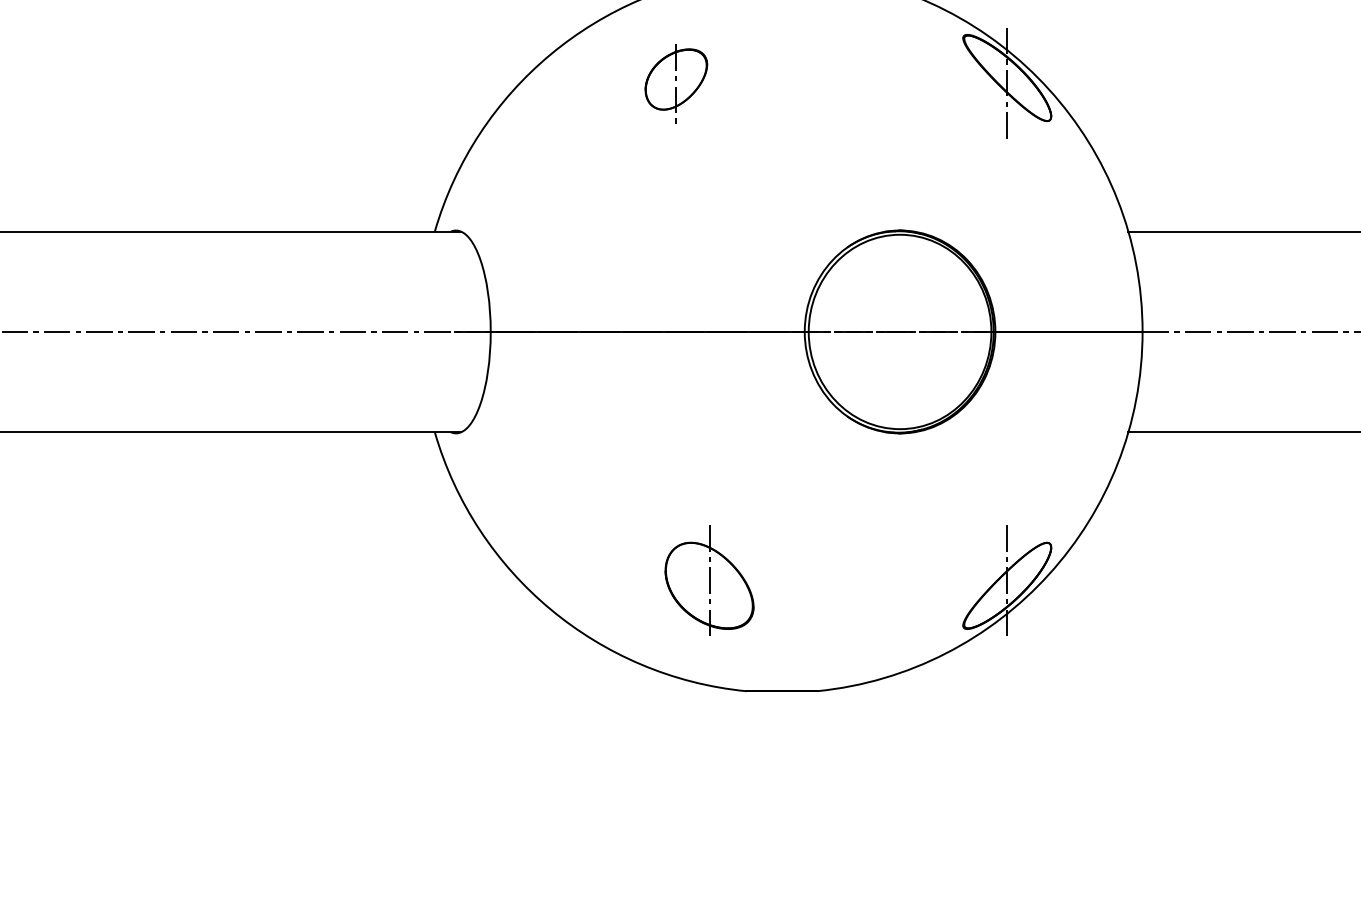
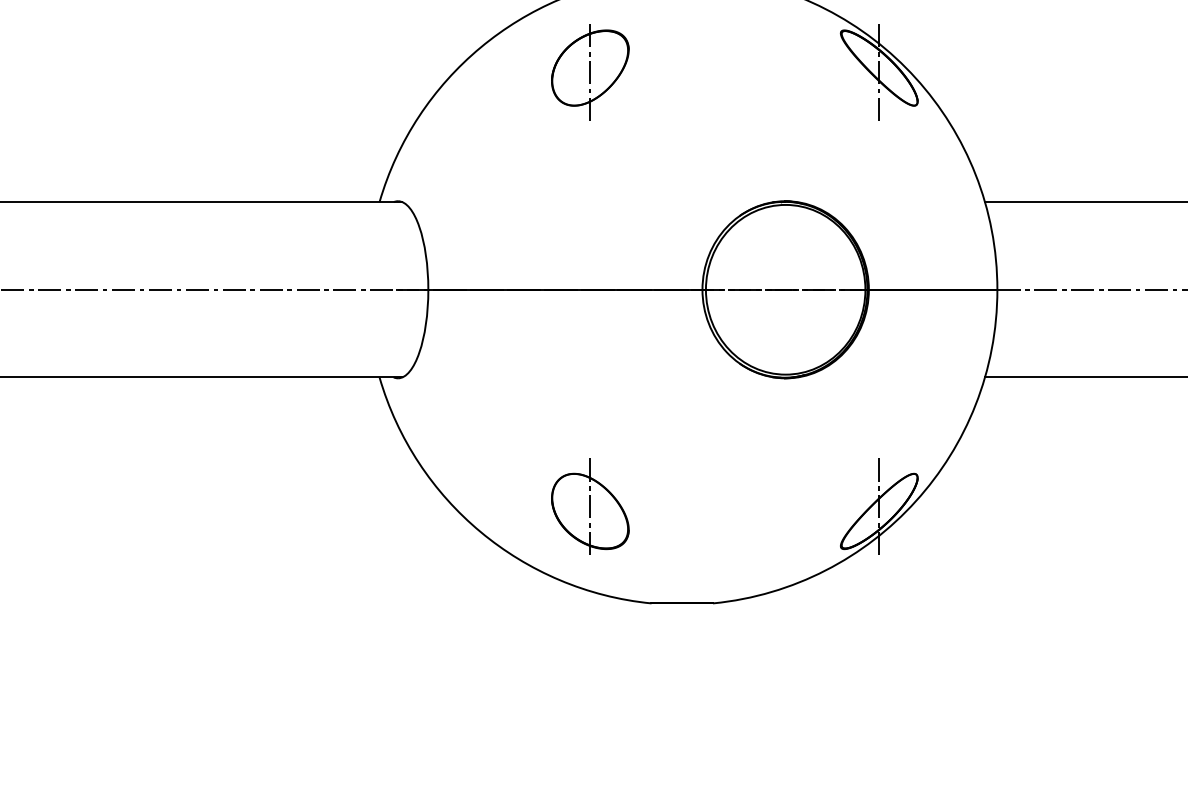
part: (676, 83) -> (590, 72), size x1.43
part: (709, 580) -> (590, 506), moved

